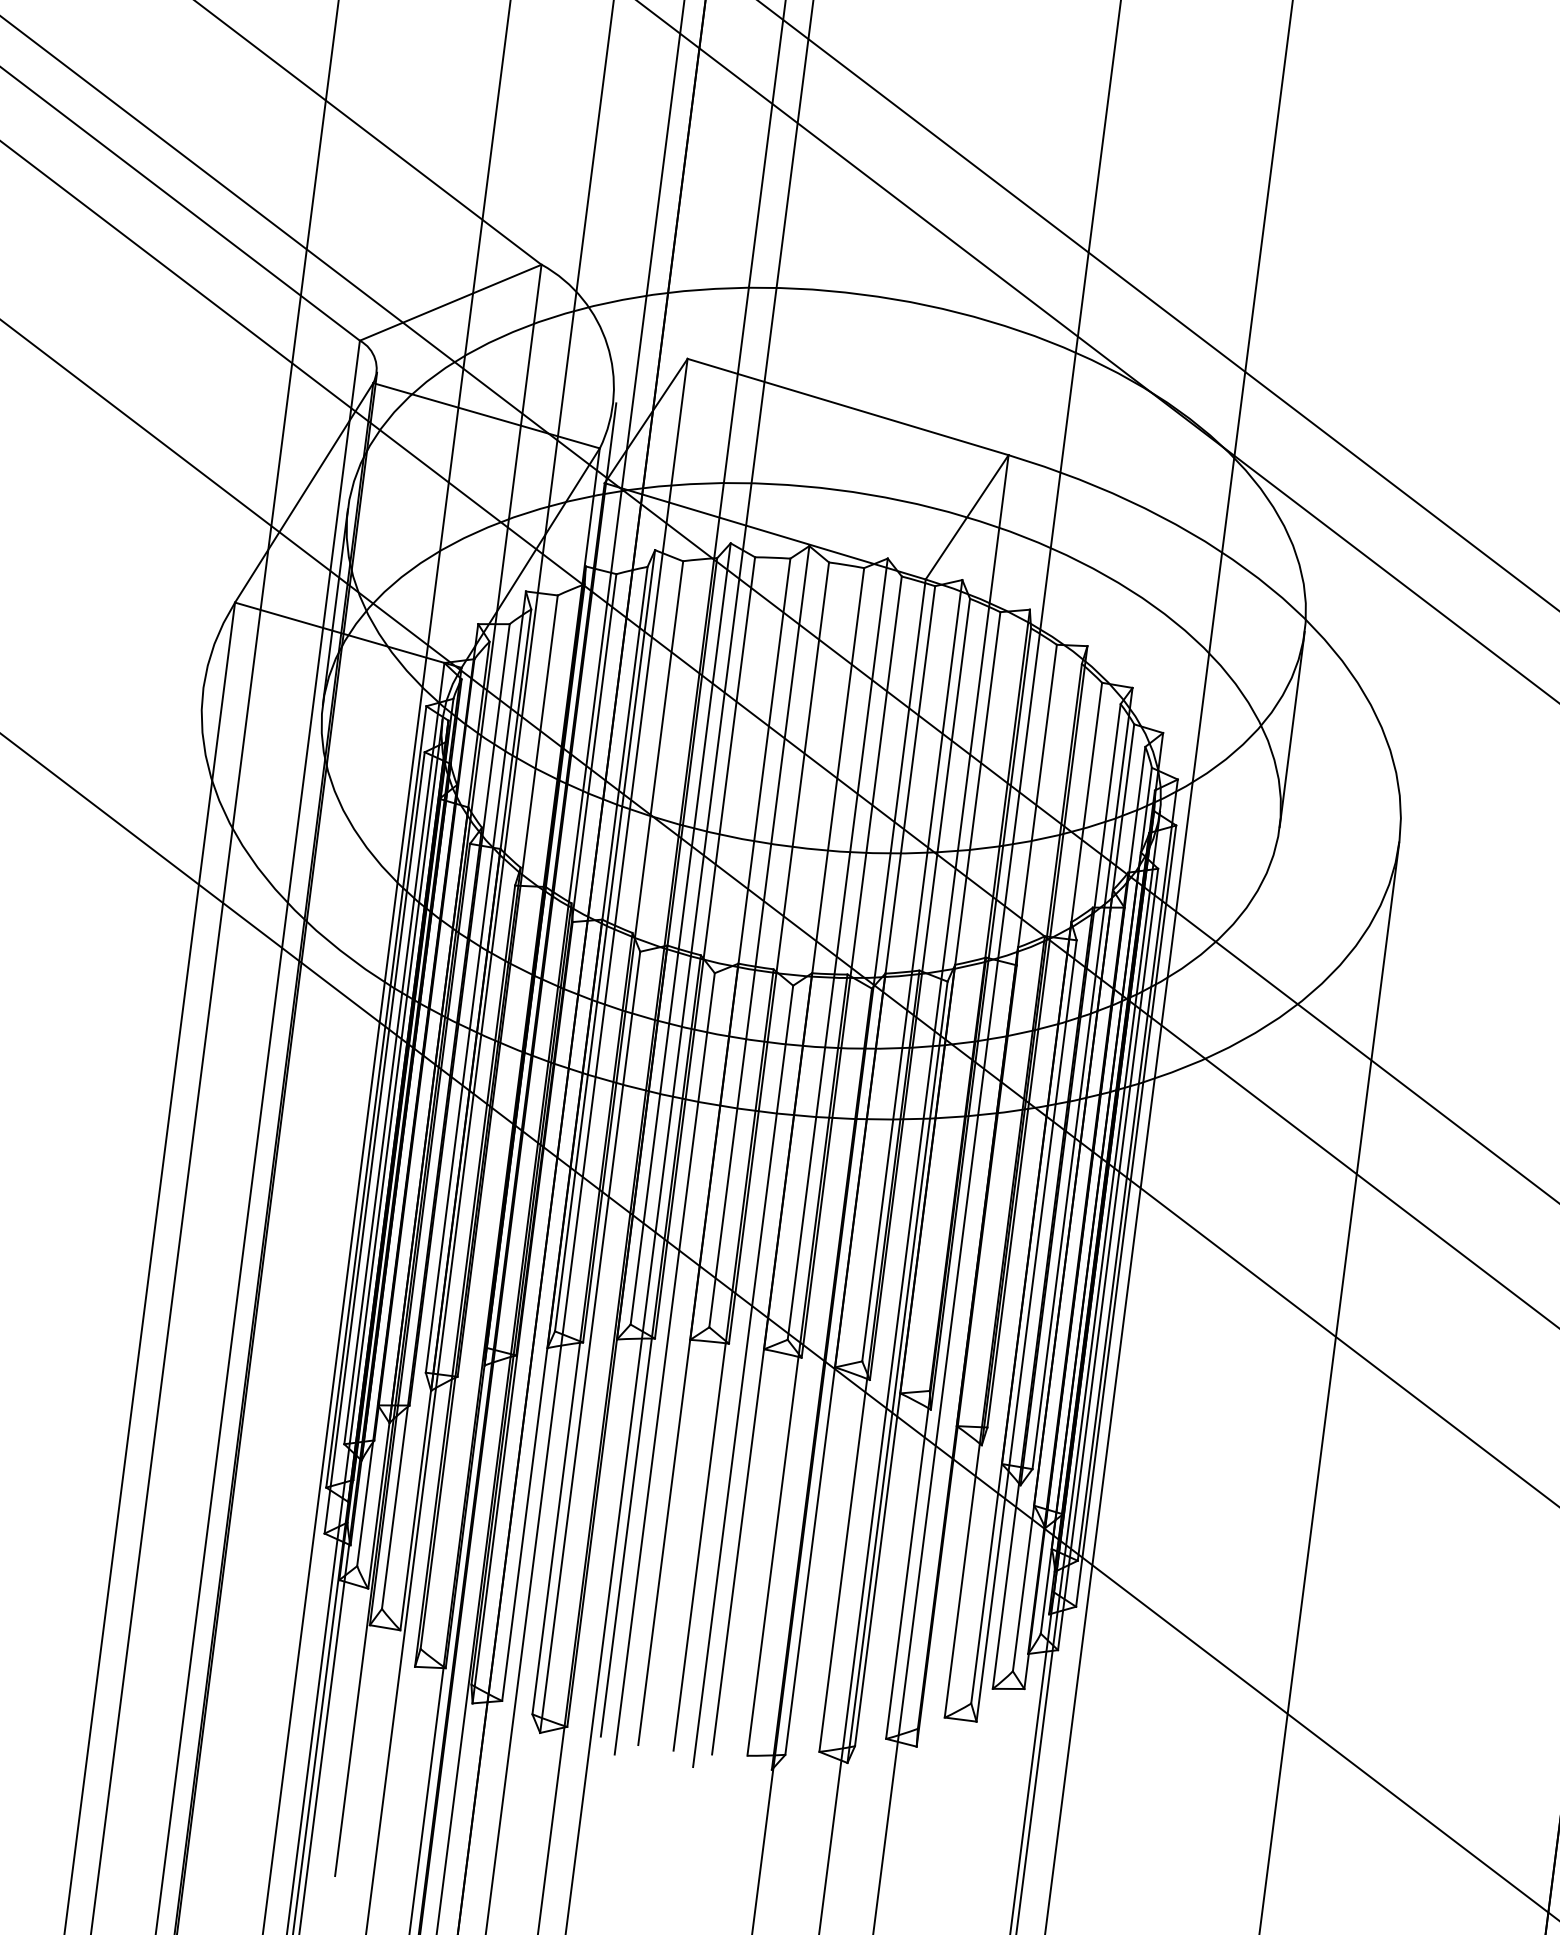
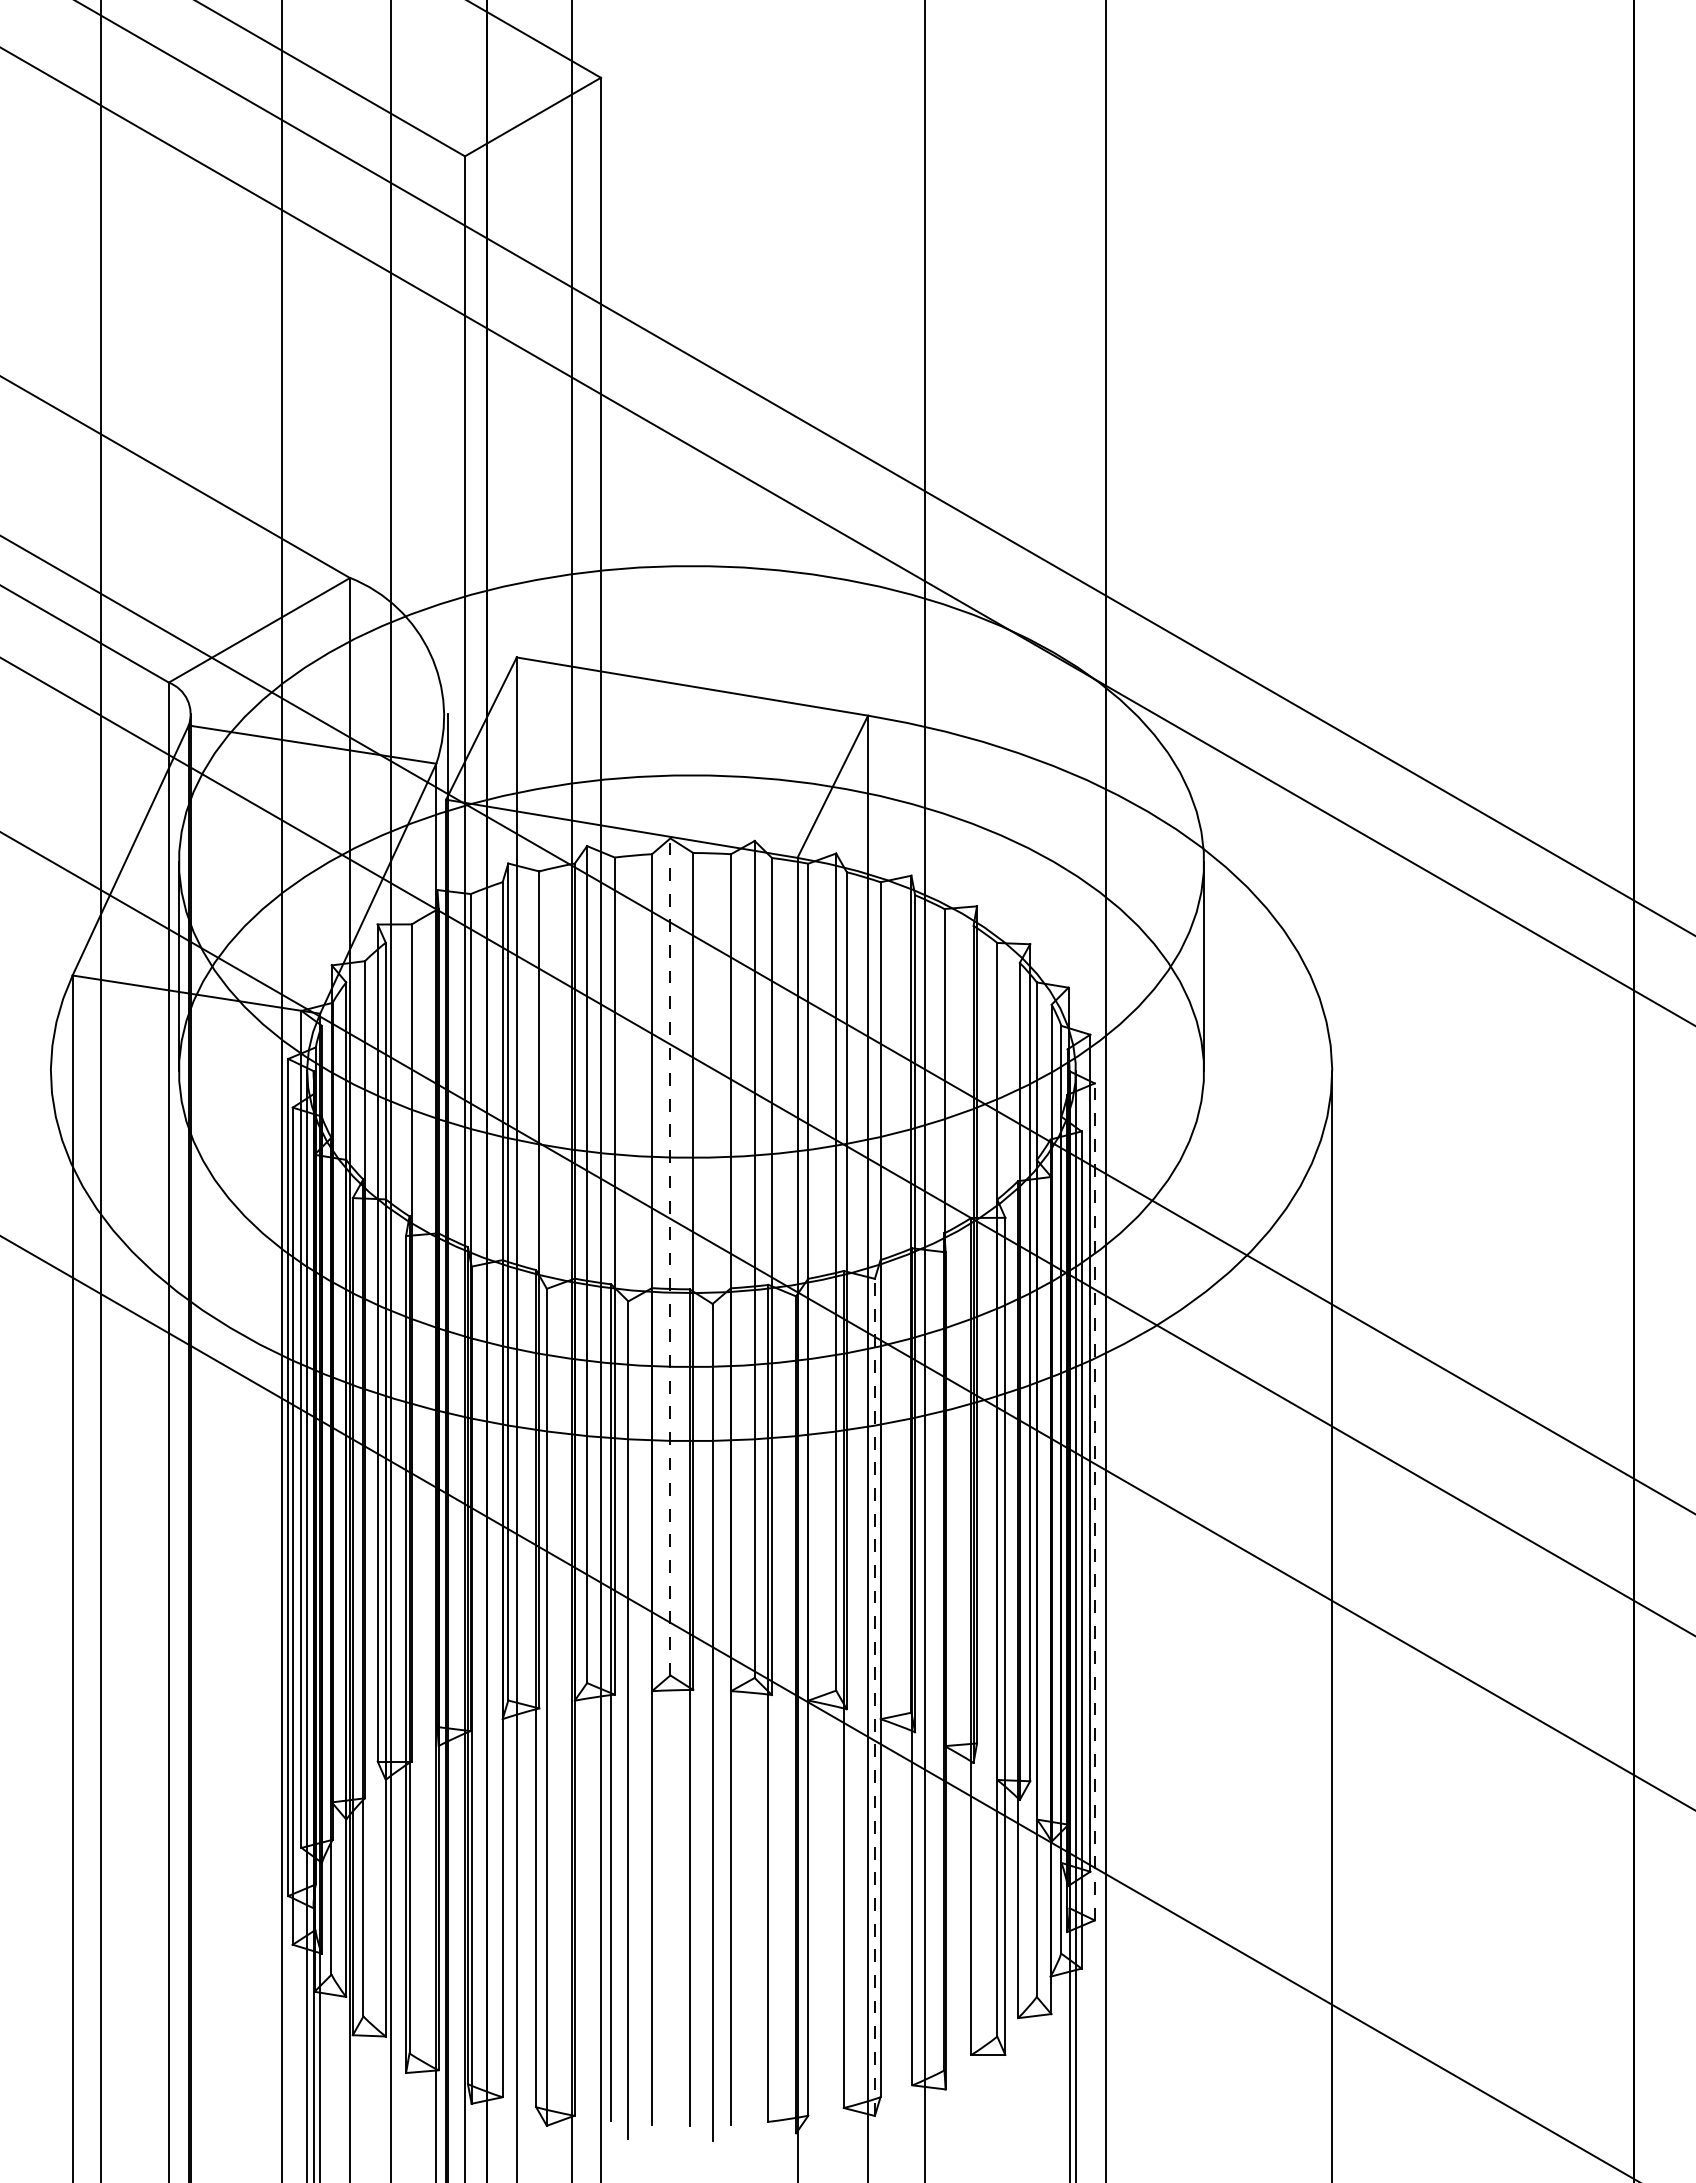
line: (759, 936) -> (670, 1256), solid -> dashed
line: (1125, 1215) -> (1094, 1501), solid -> dashed
line: (897, 1372) -> (874, 1697), solid -> dashed

